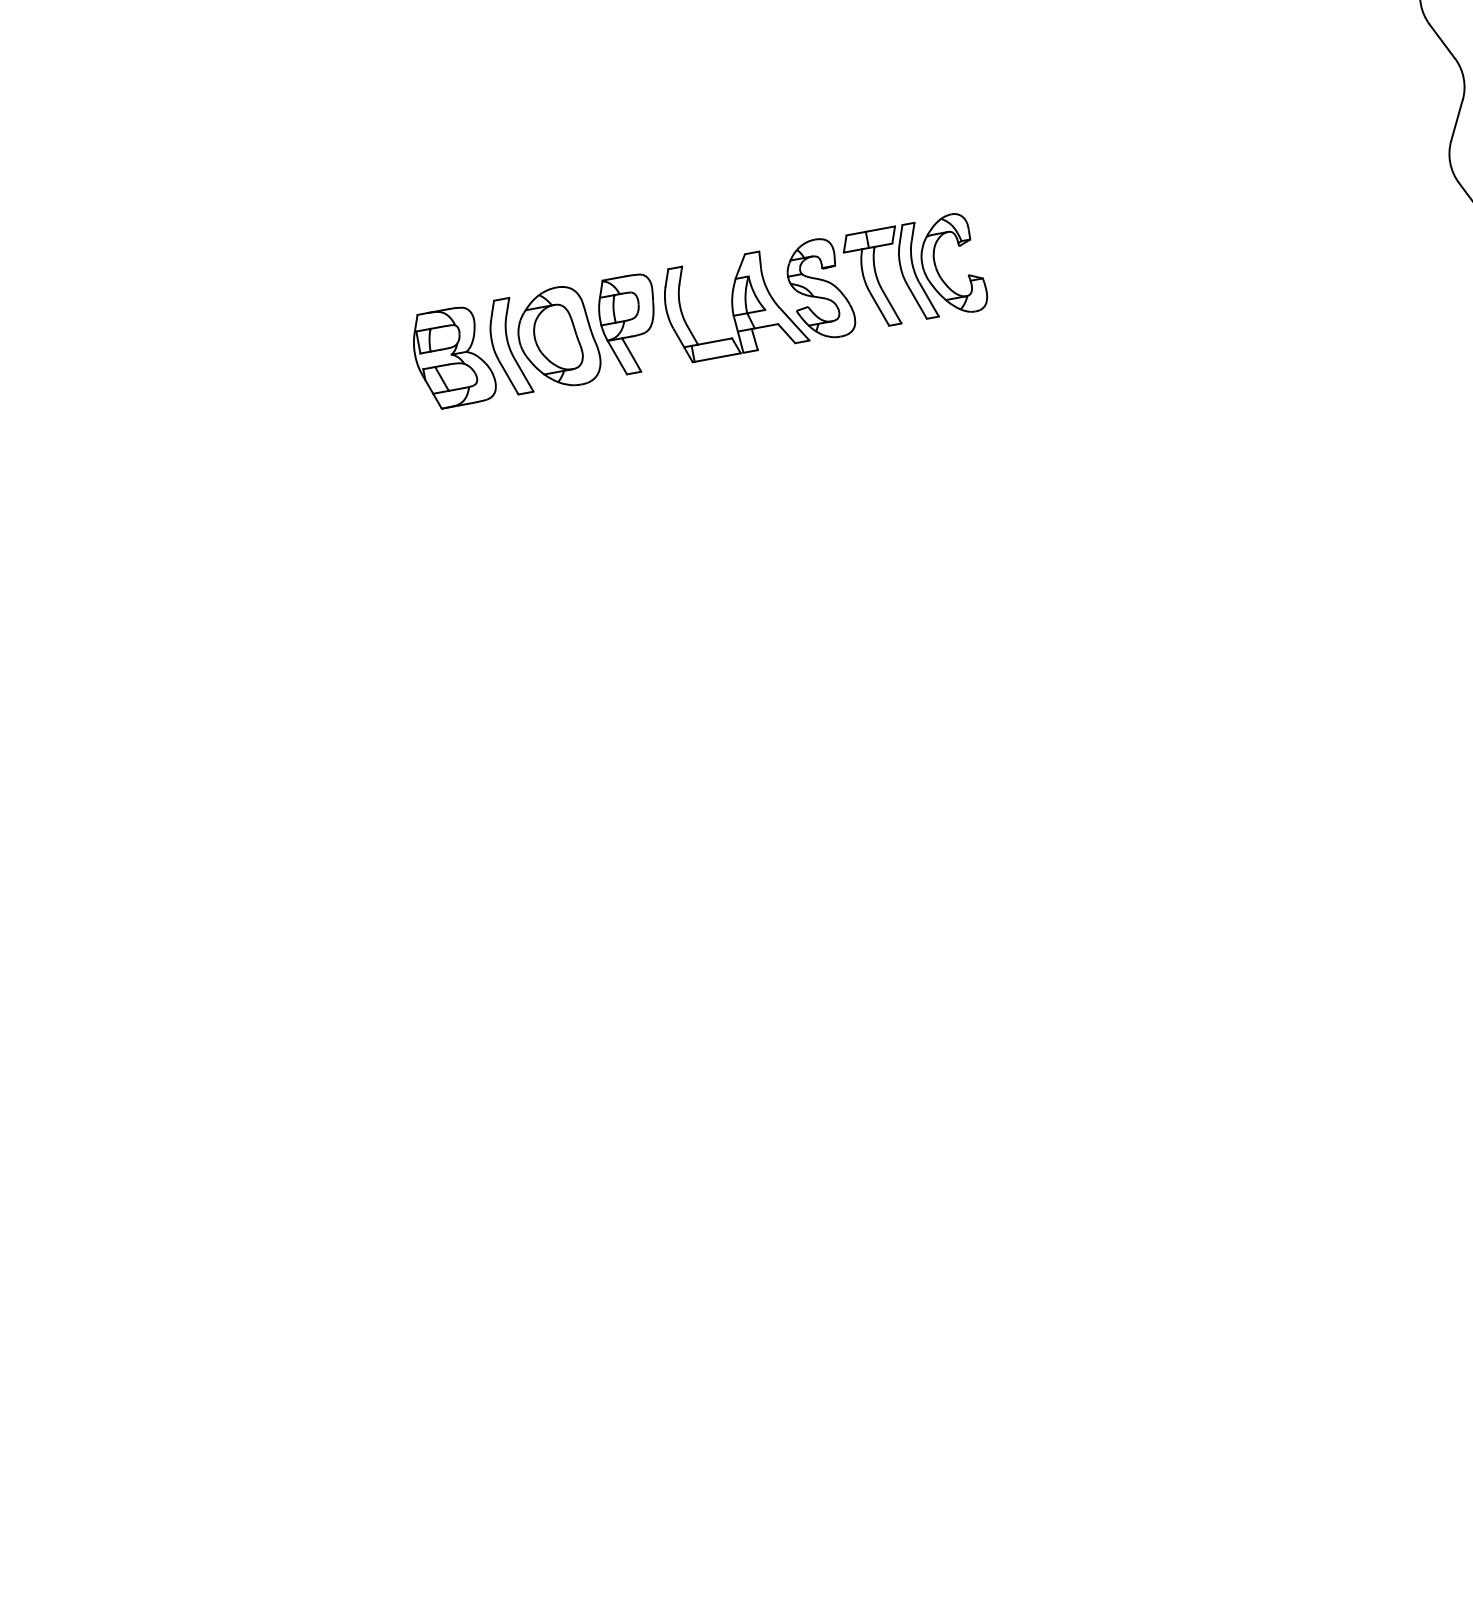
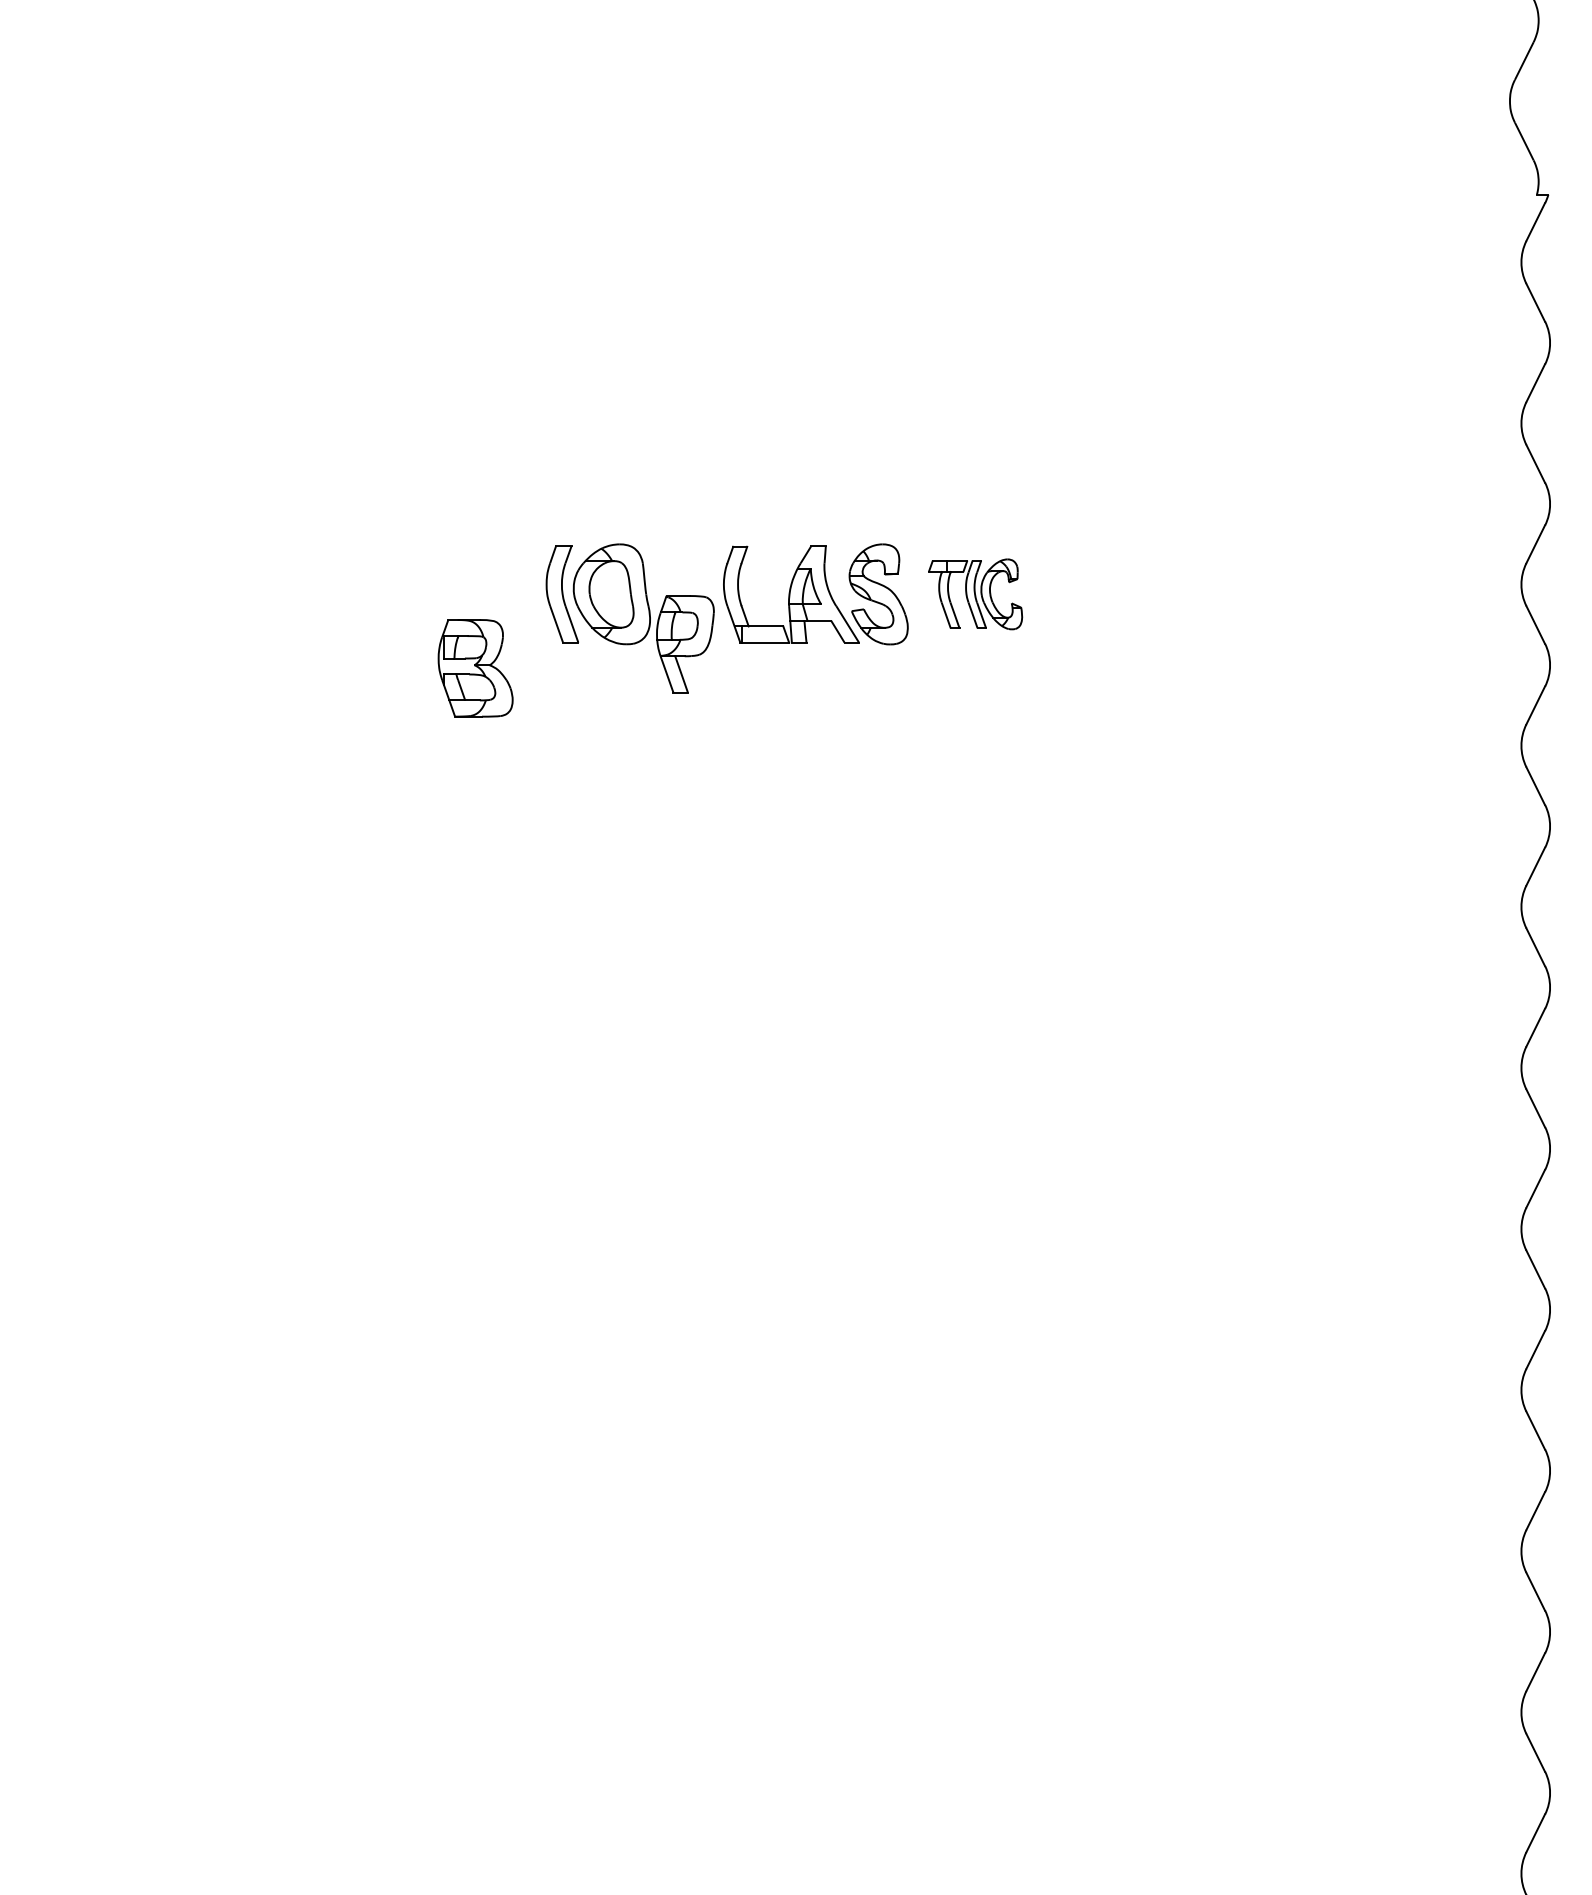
part: (915, 272) -> (975, 594), size x0.7
part: (630, 324) -> (685, 644), moved
part: (453, 357) -> (475, 668), moved

